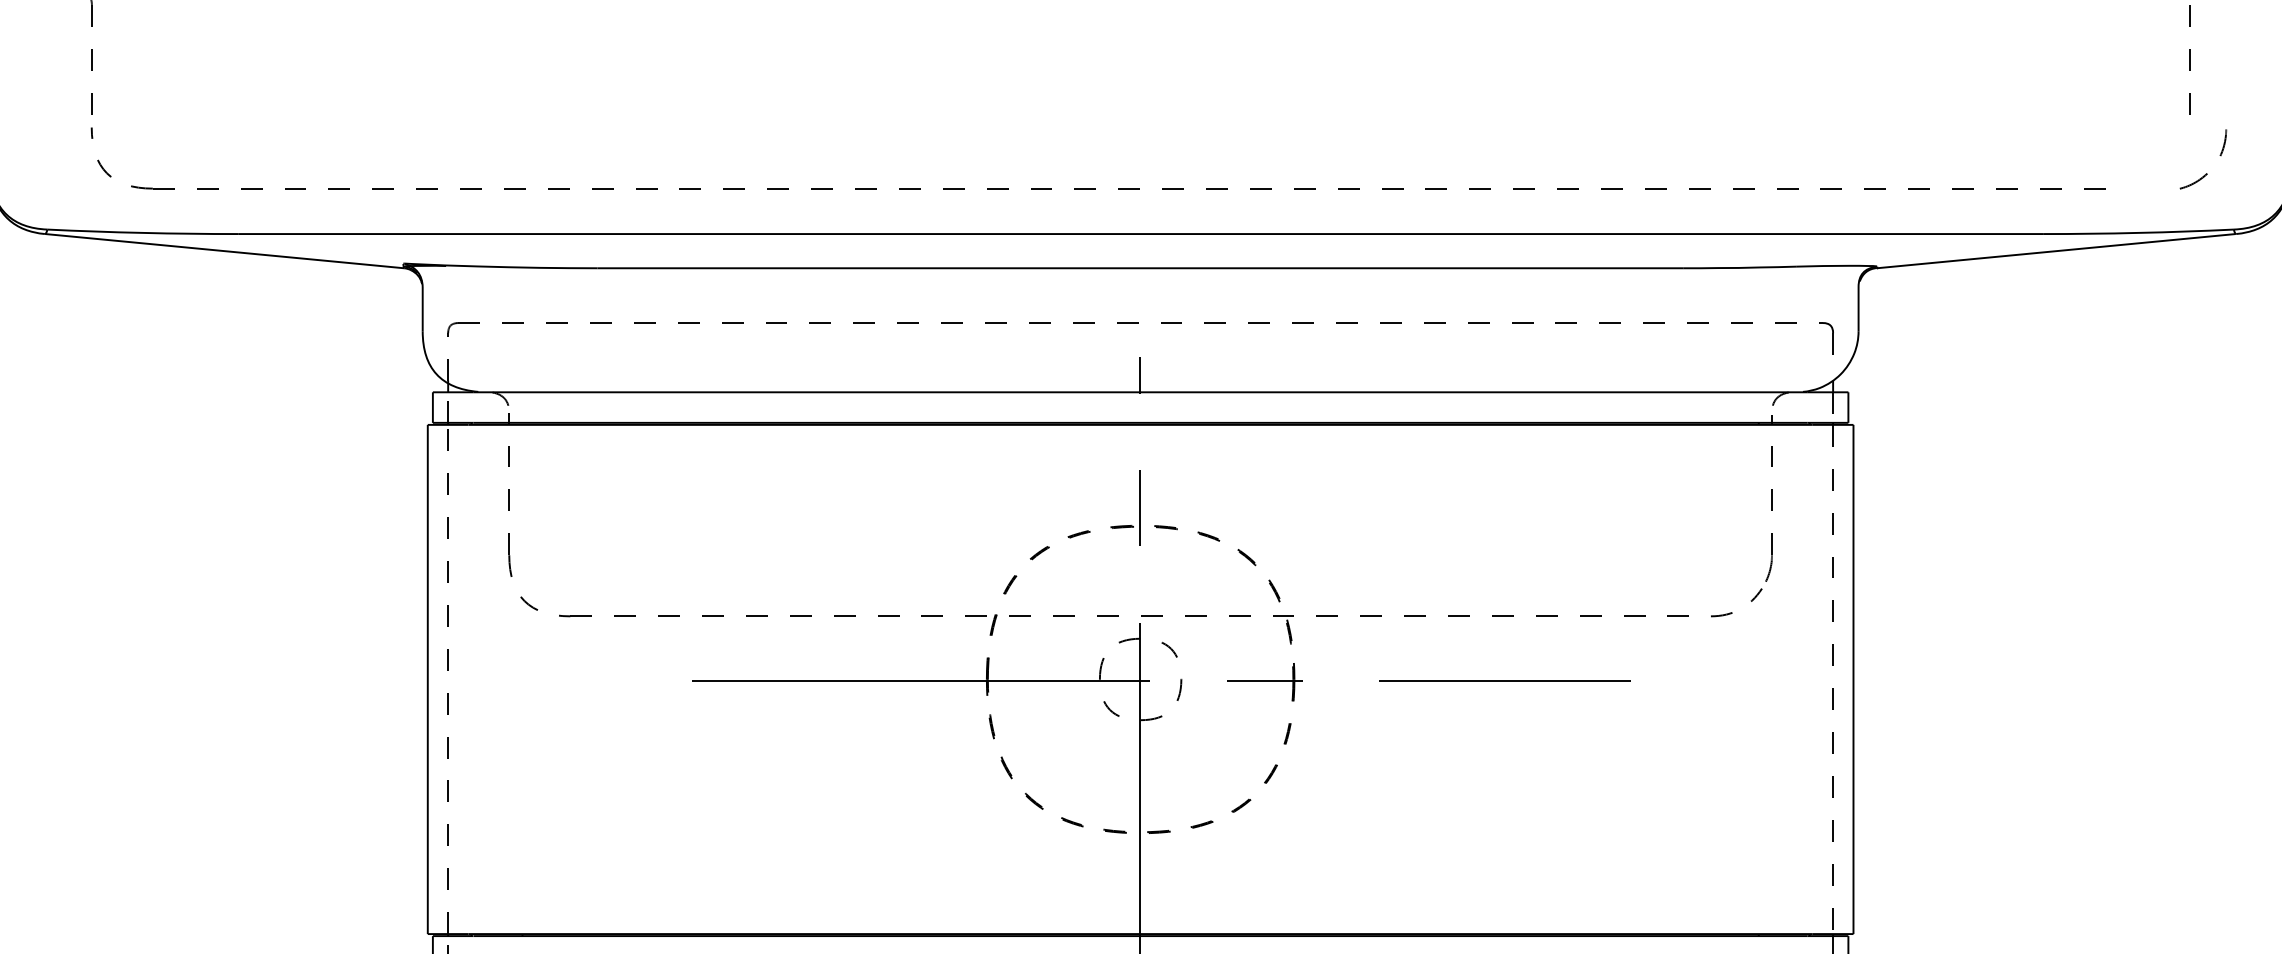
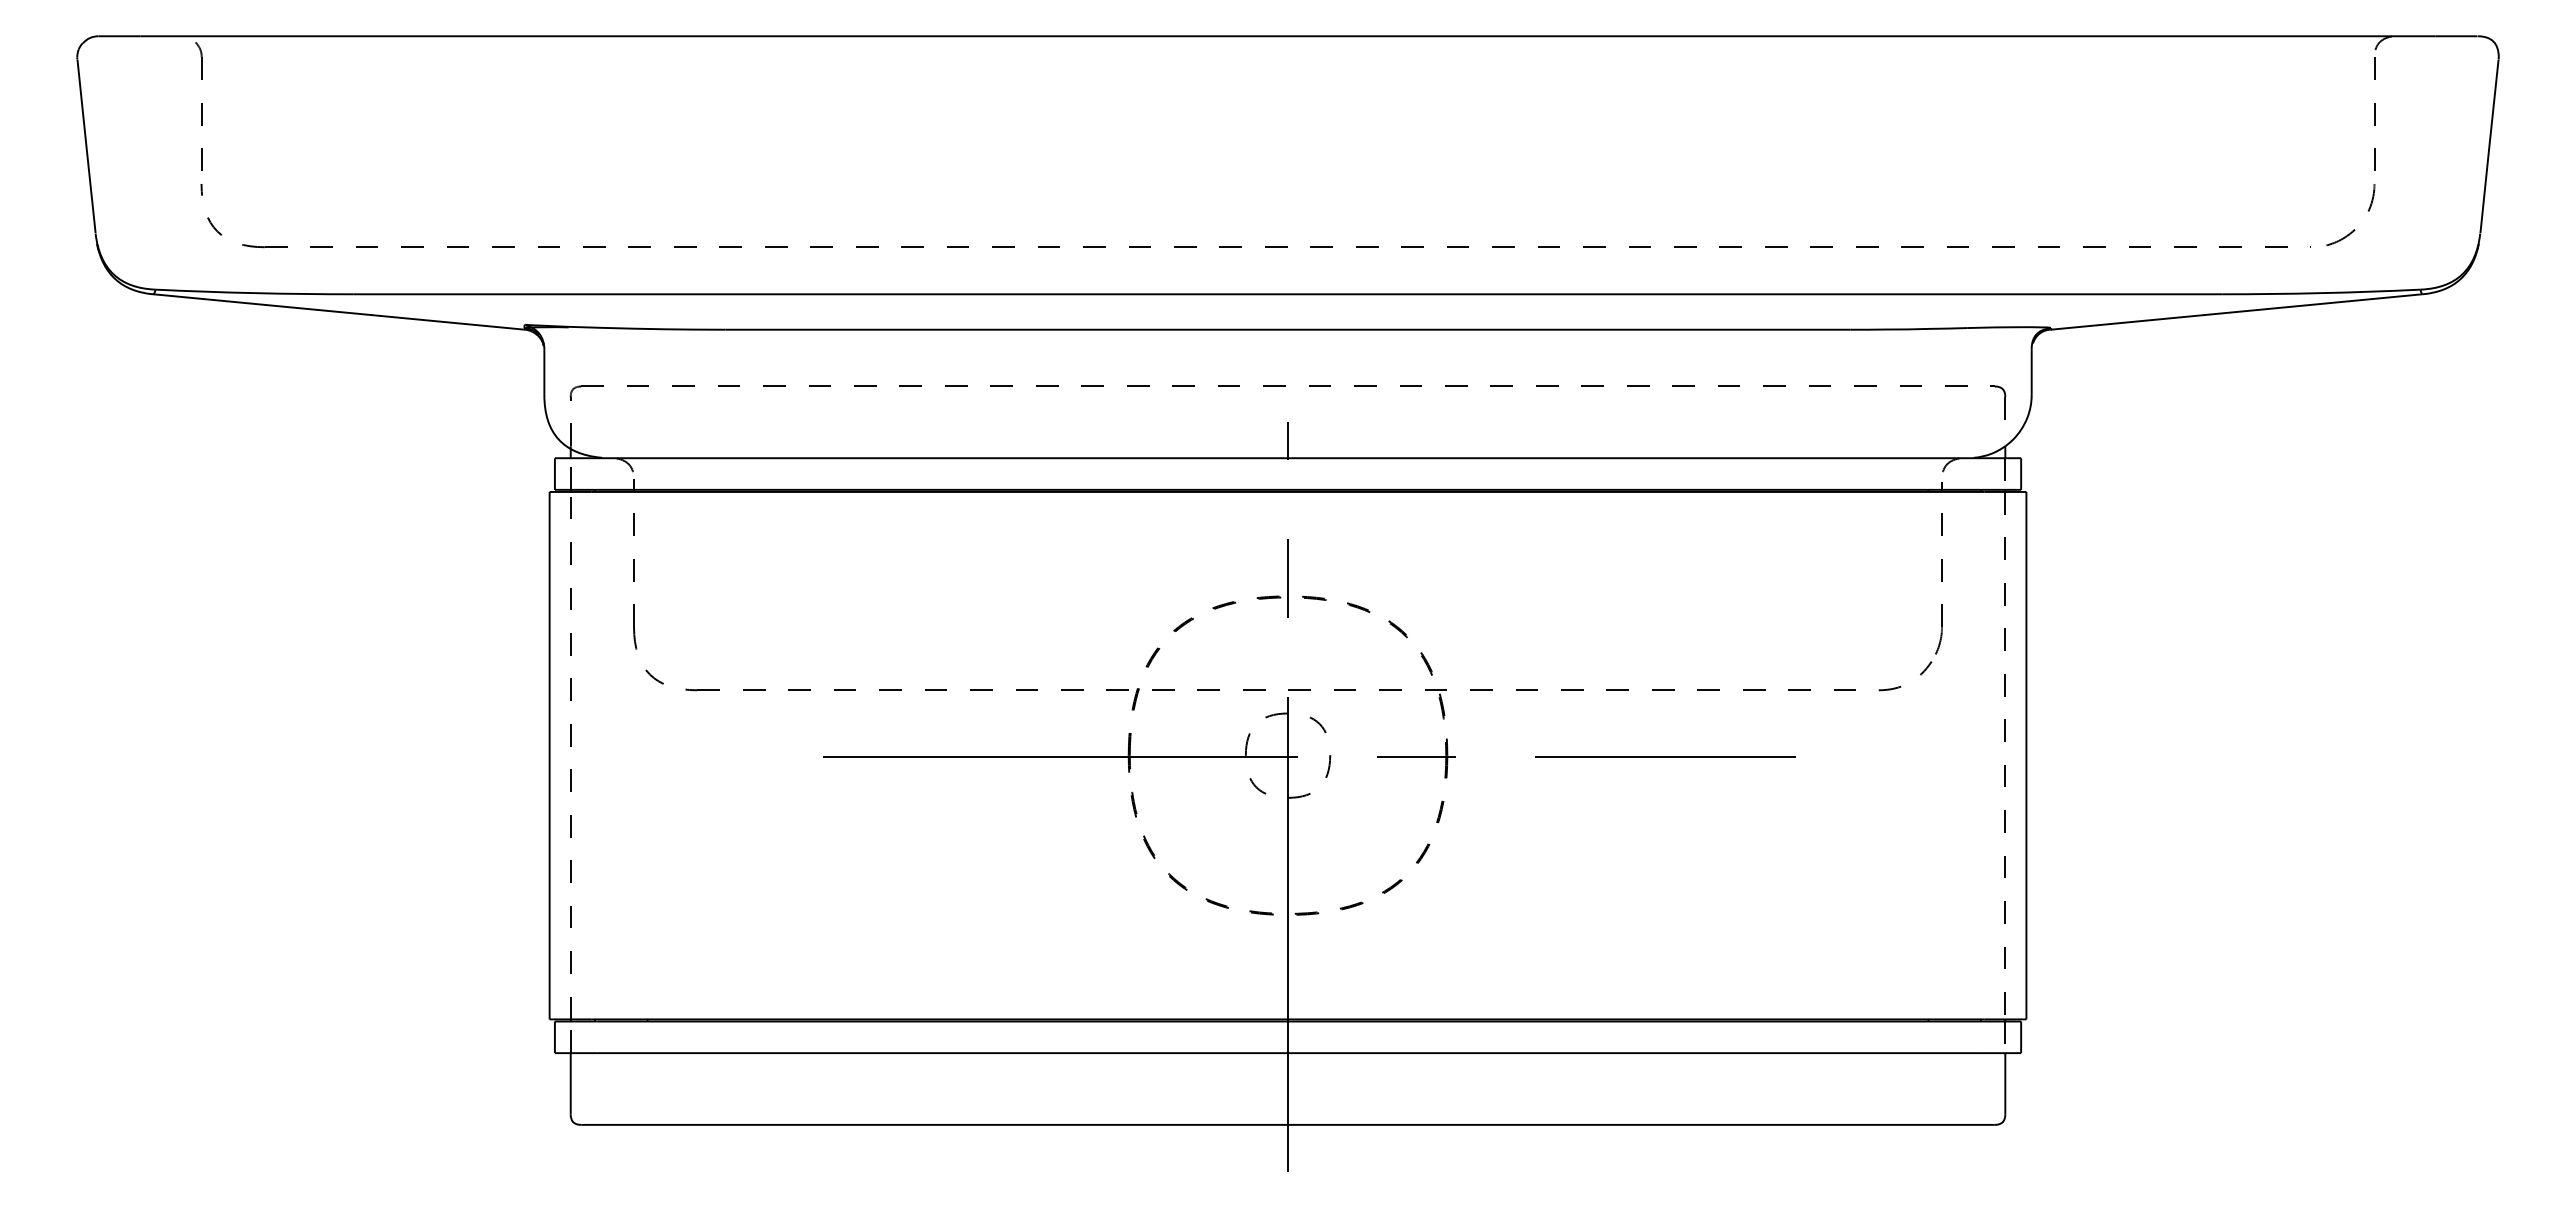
part: (2205, 173) -> (2353, 229), moved

